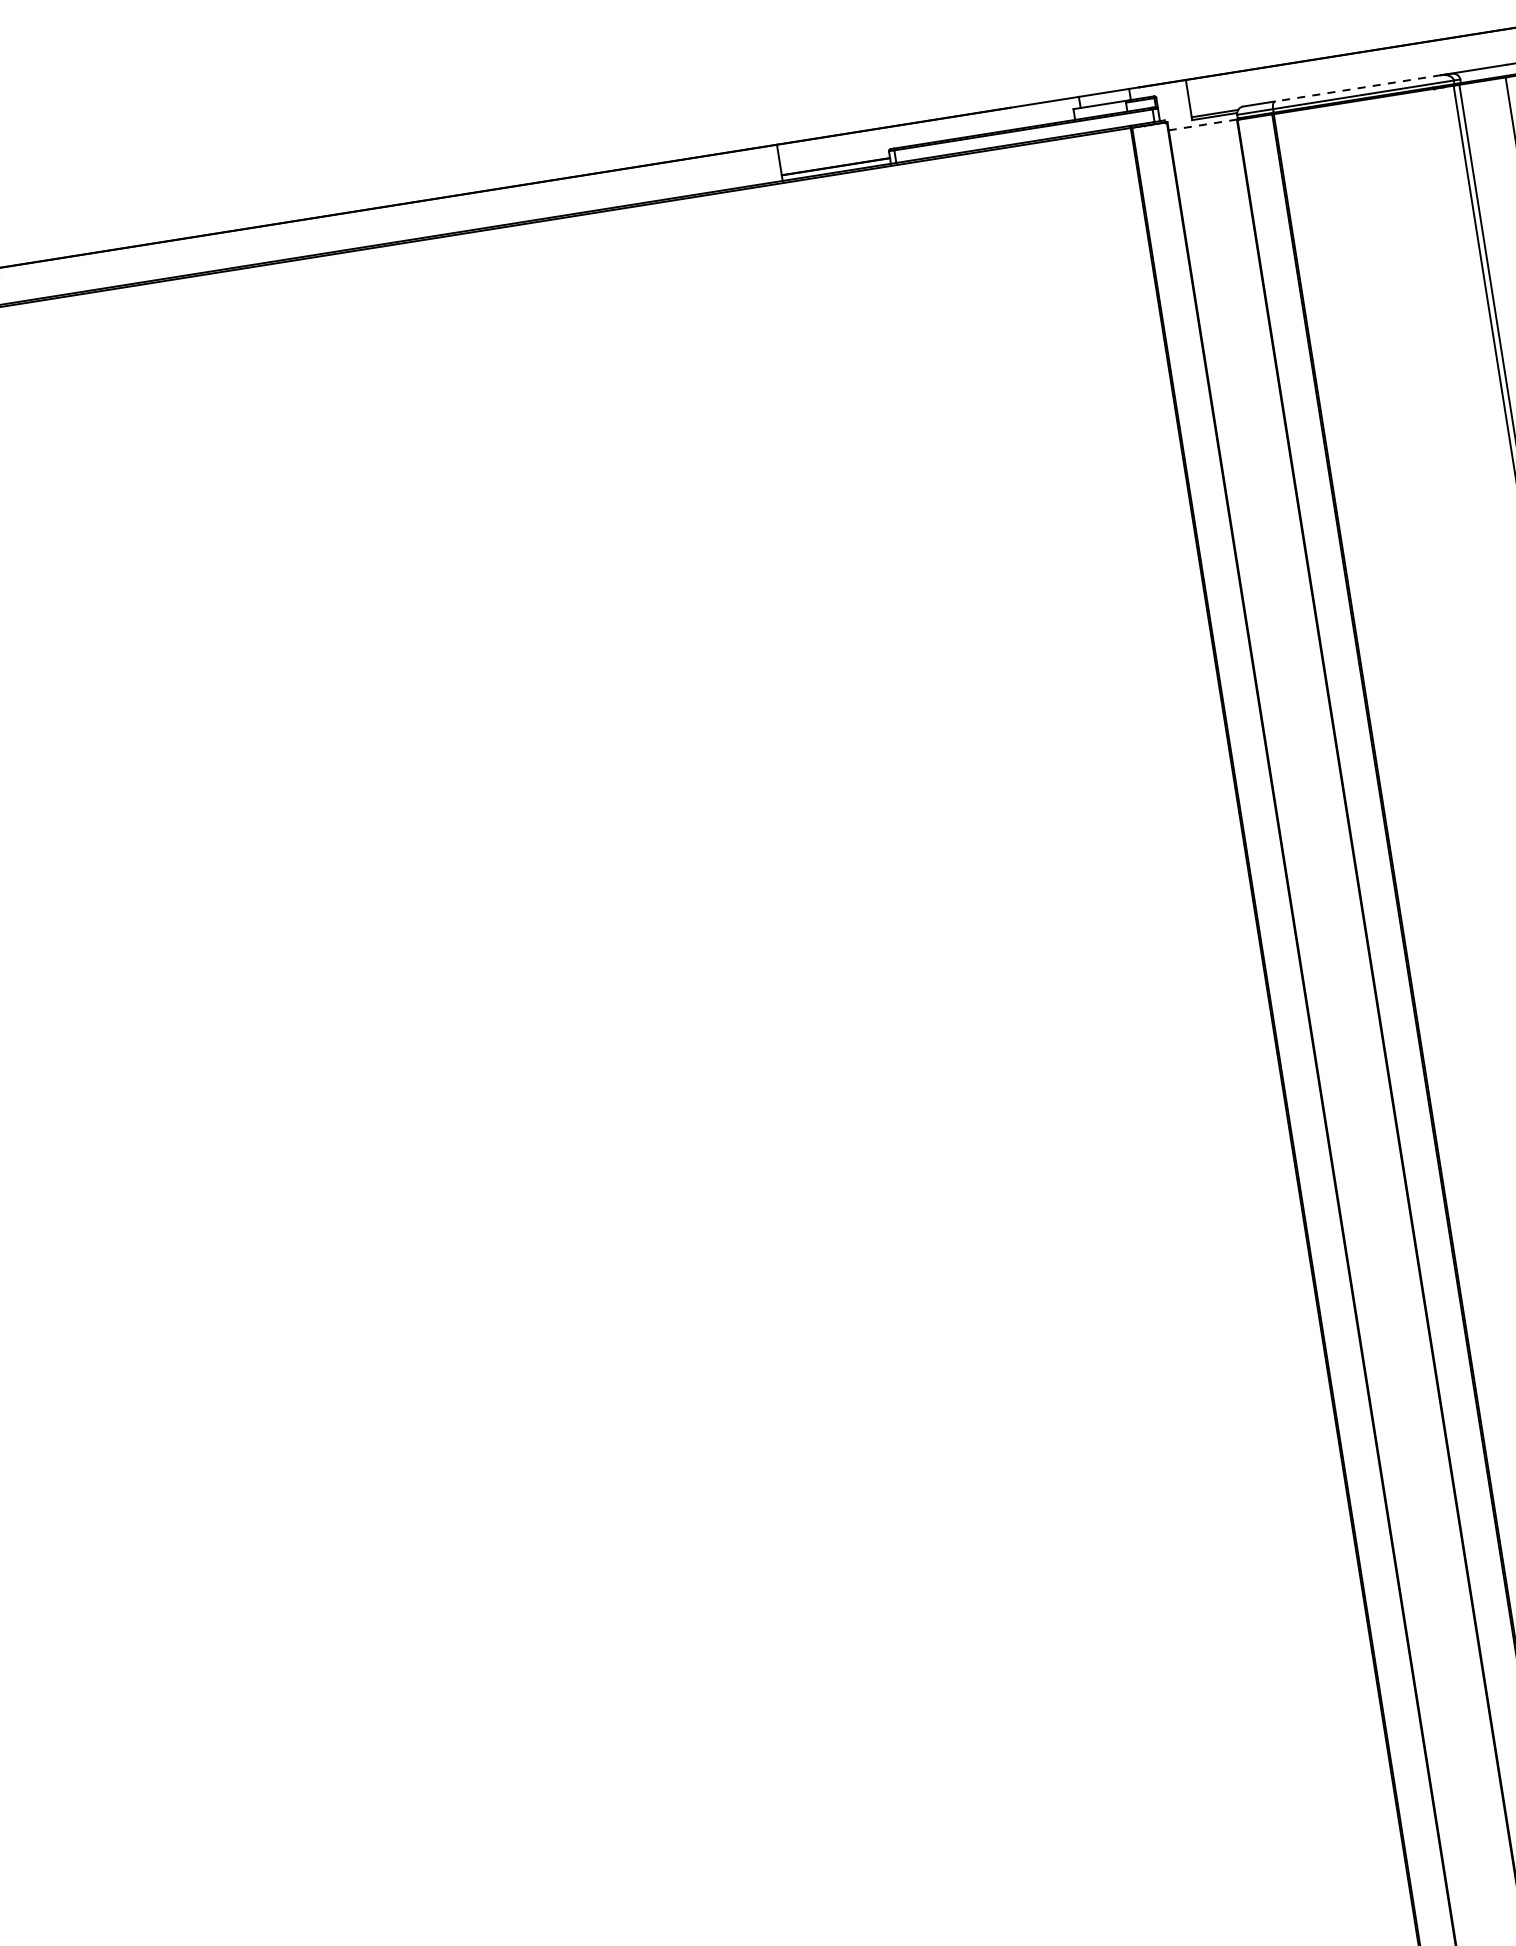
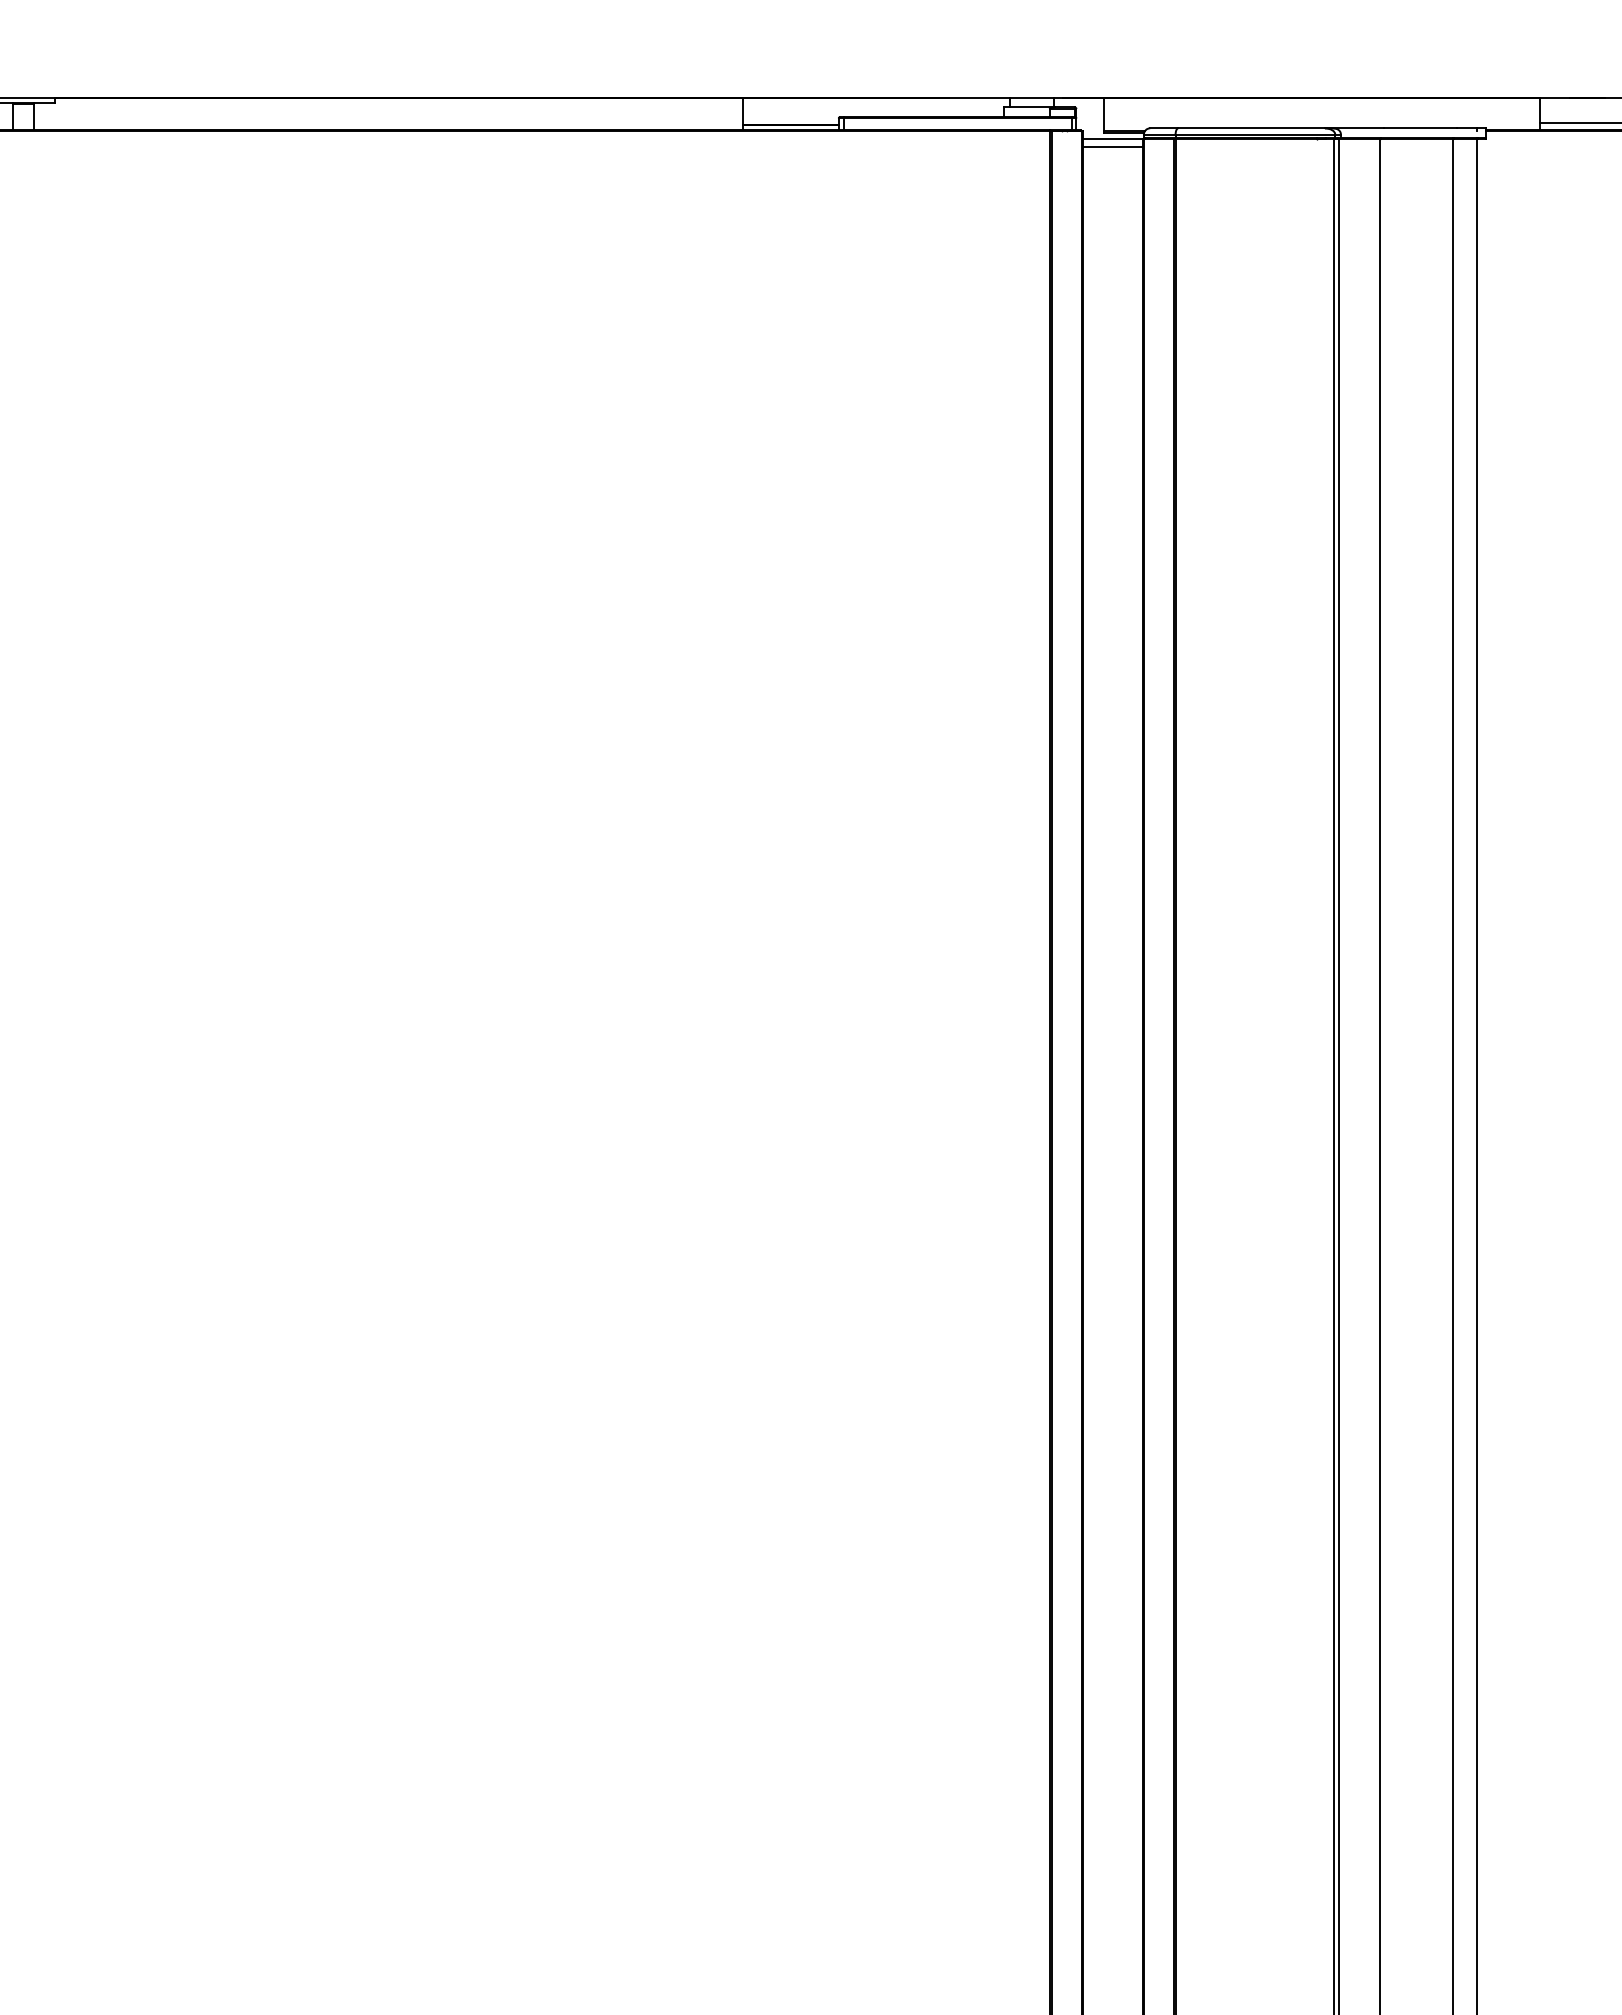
line: (1357, 88) -> (1251, 128), dashed -> solid
line: (1204, 124) -> (1114, 138), dashed -> solid
line: (1203, 134) -> (1112, 147), added

